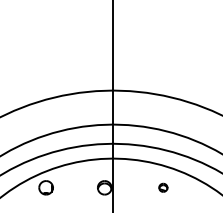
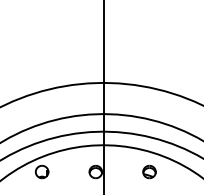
part: (163, 187) -> (149, 171), size x1.67

